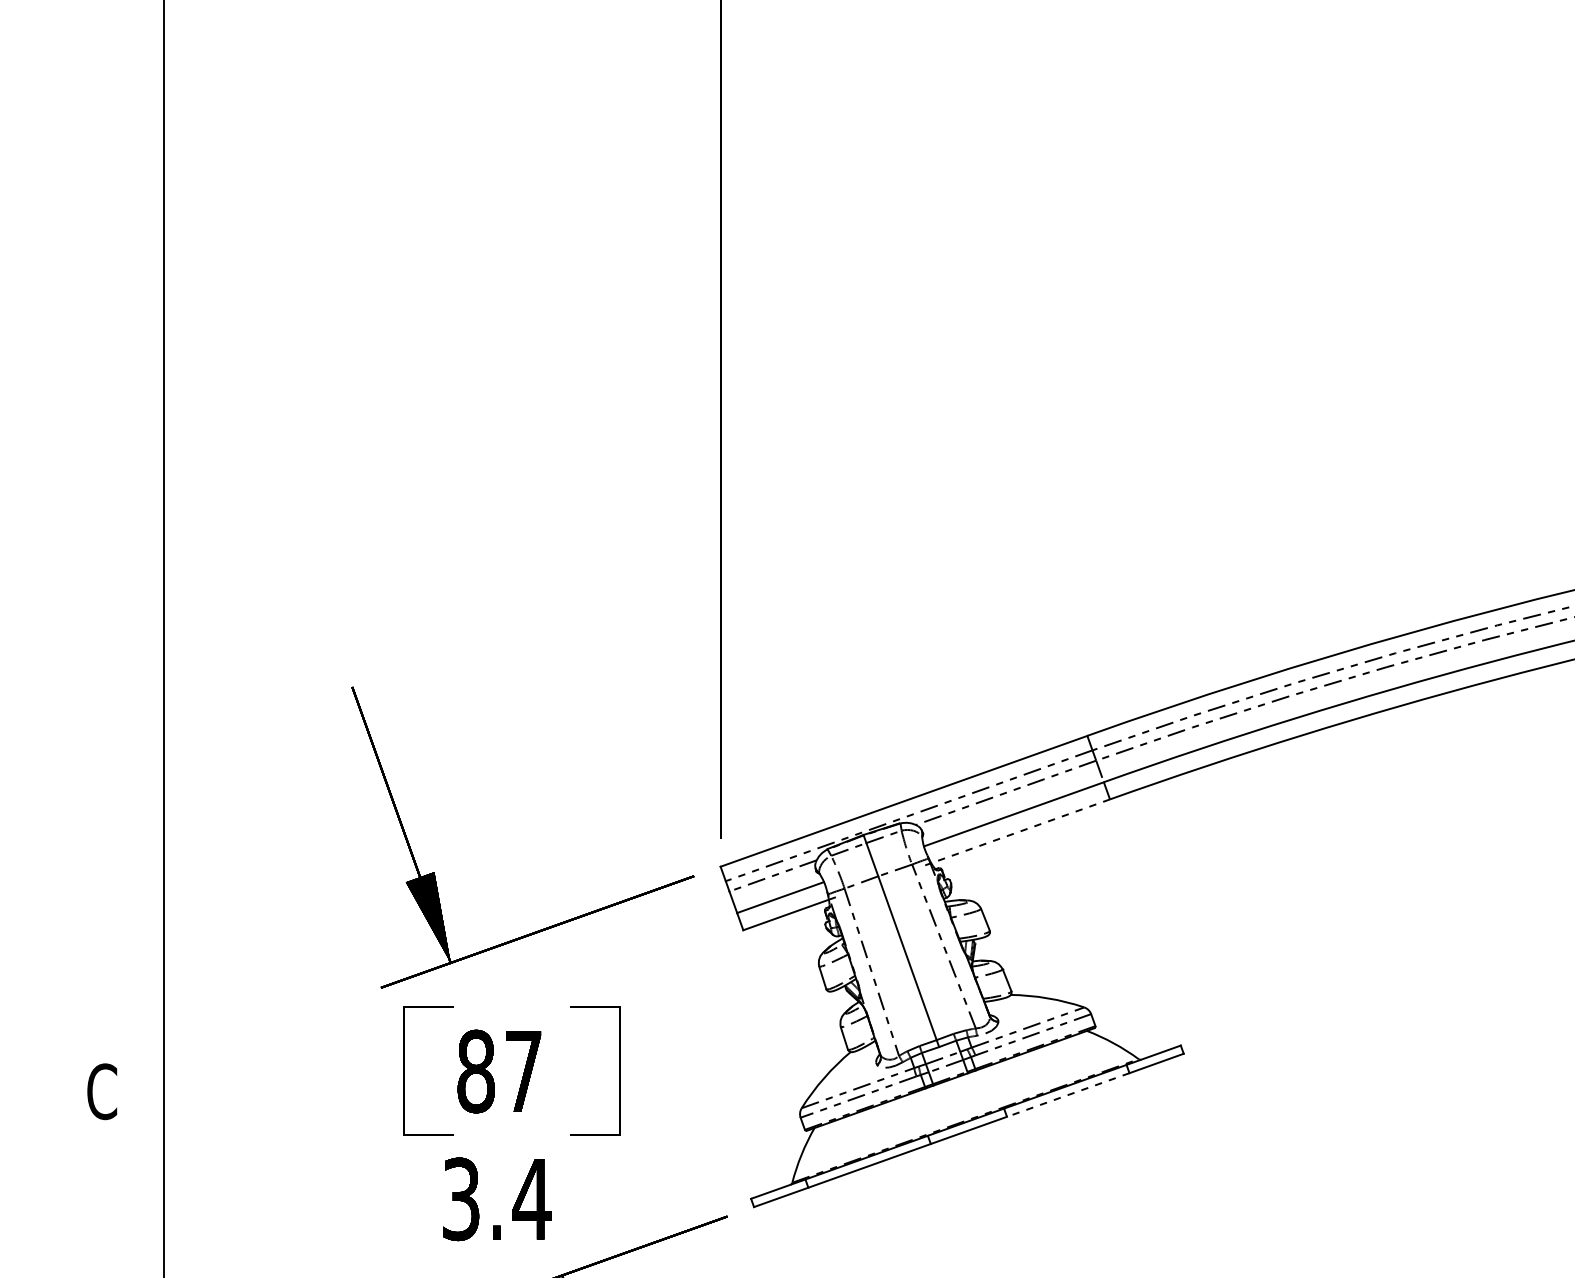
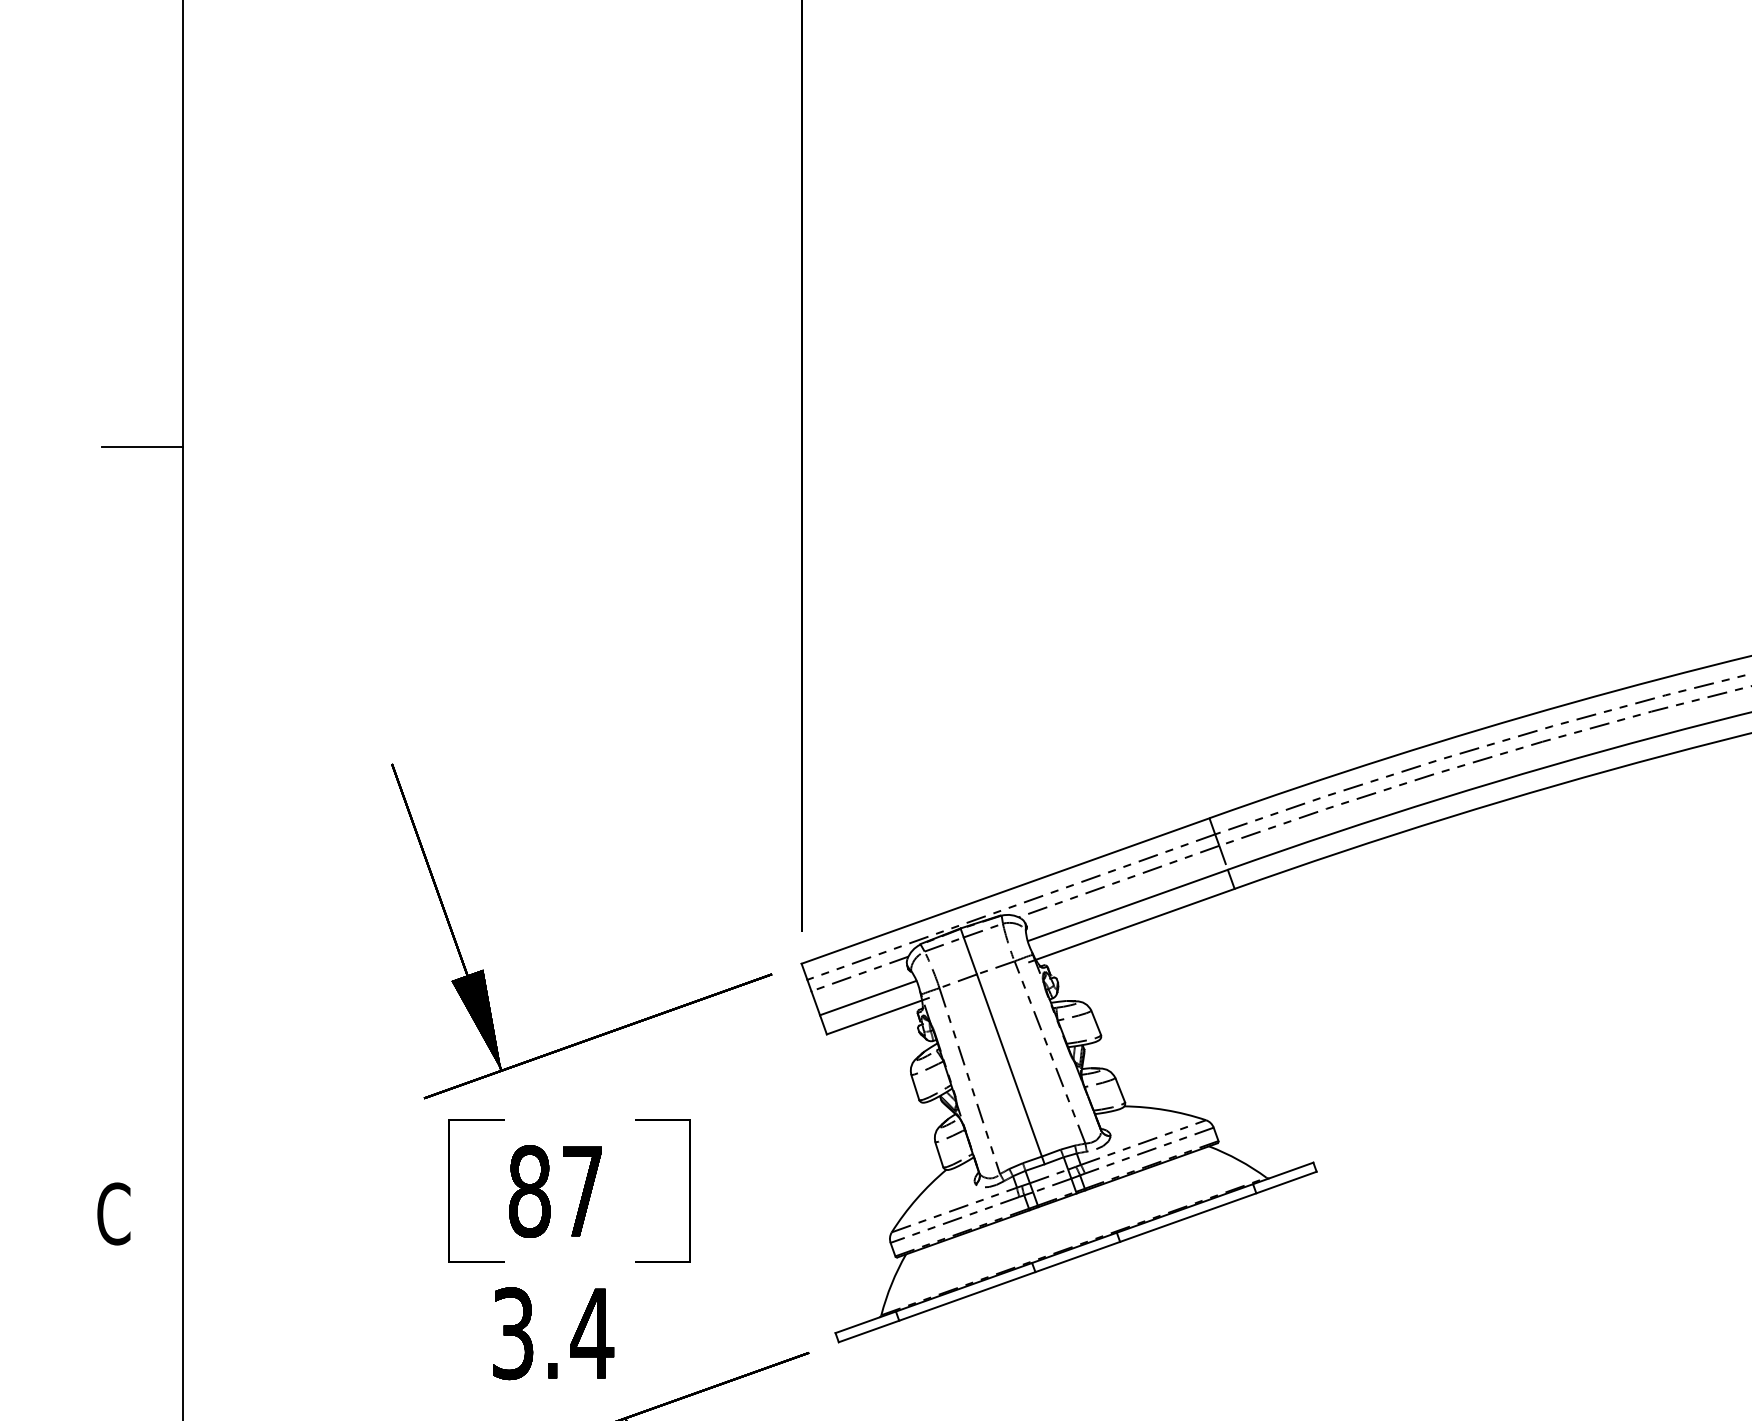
line: (127, 401) -> (142, 446), added
line: (1017, 832) -> (1131, 925), dashed -> solid
line: (1067, 1094) -> (1187, 1217), dashed -> solid

